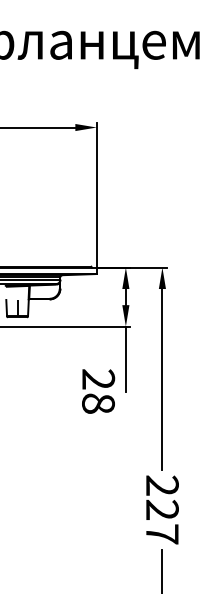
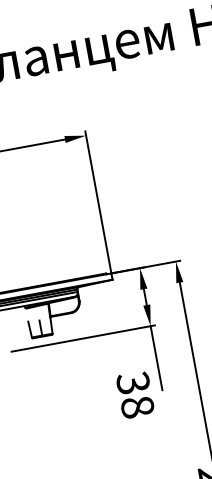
text: (98, 378) -> (133, 382), 28 -> 38

